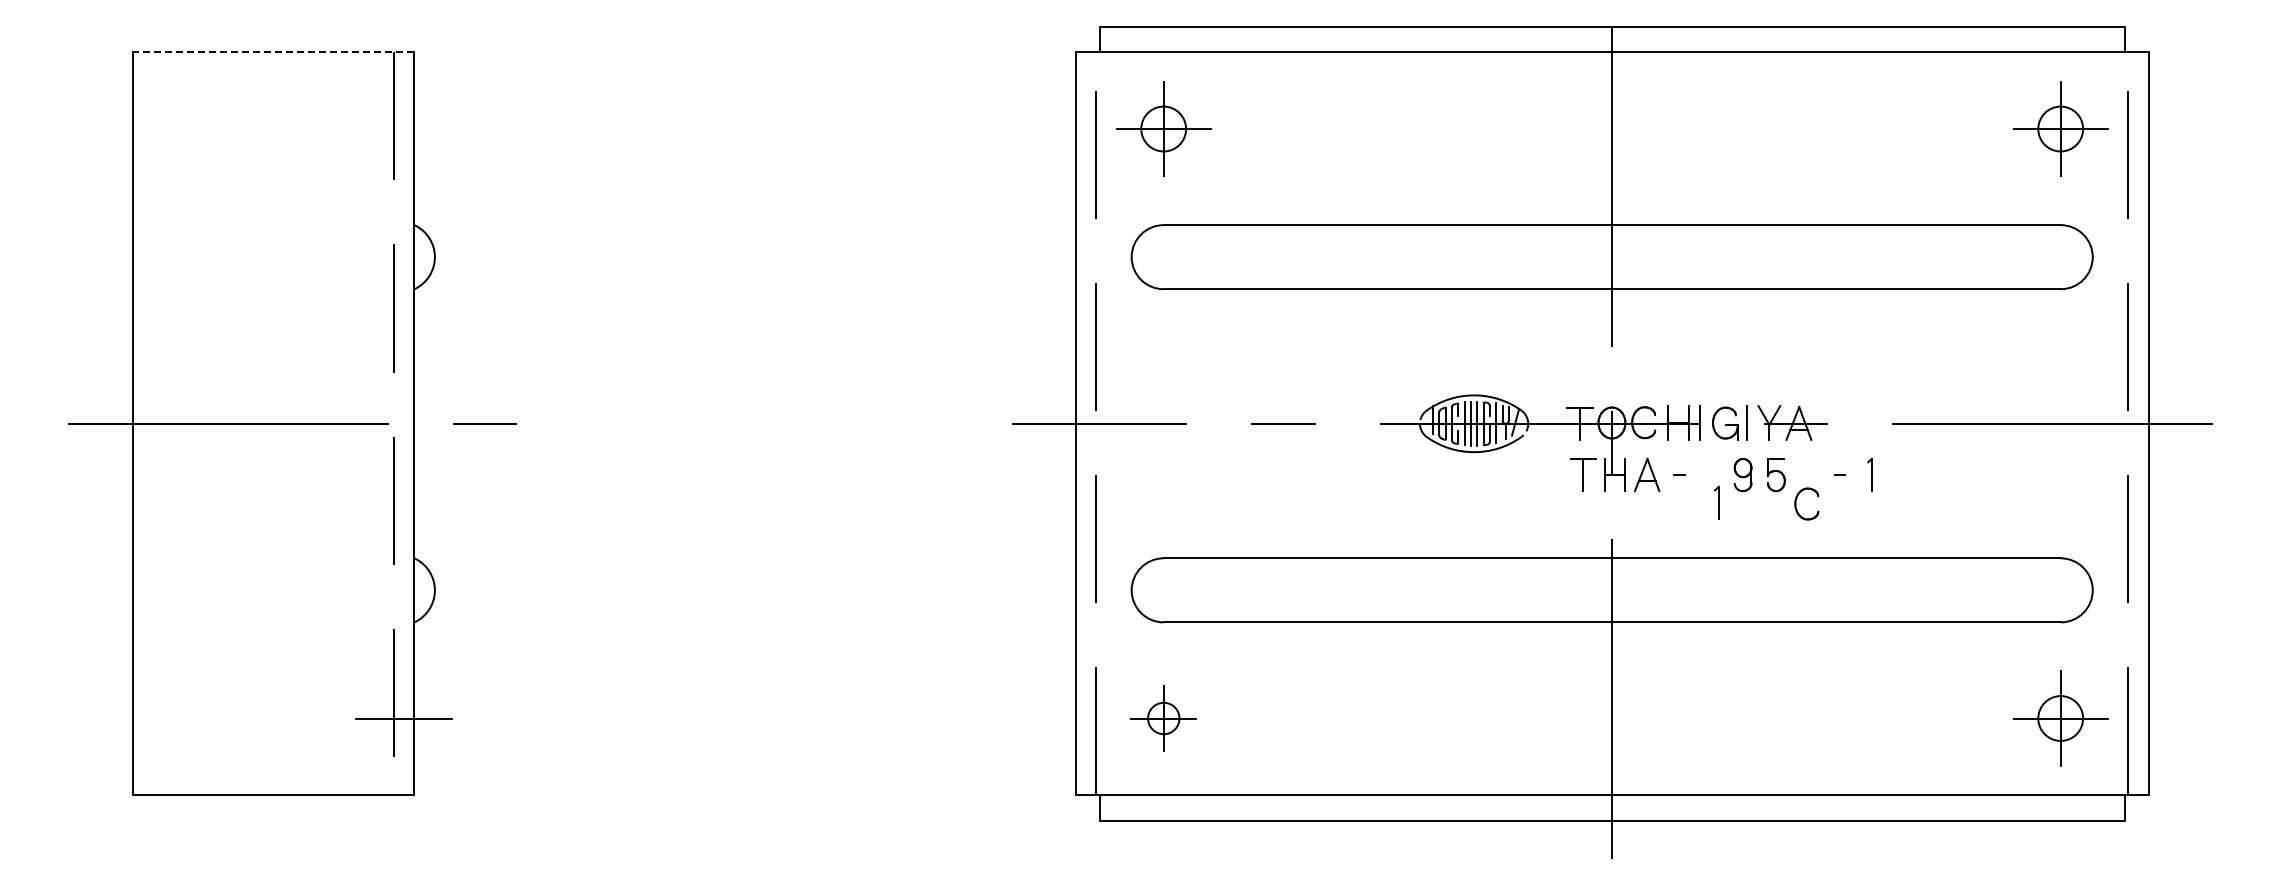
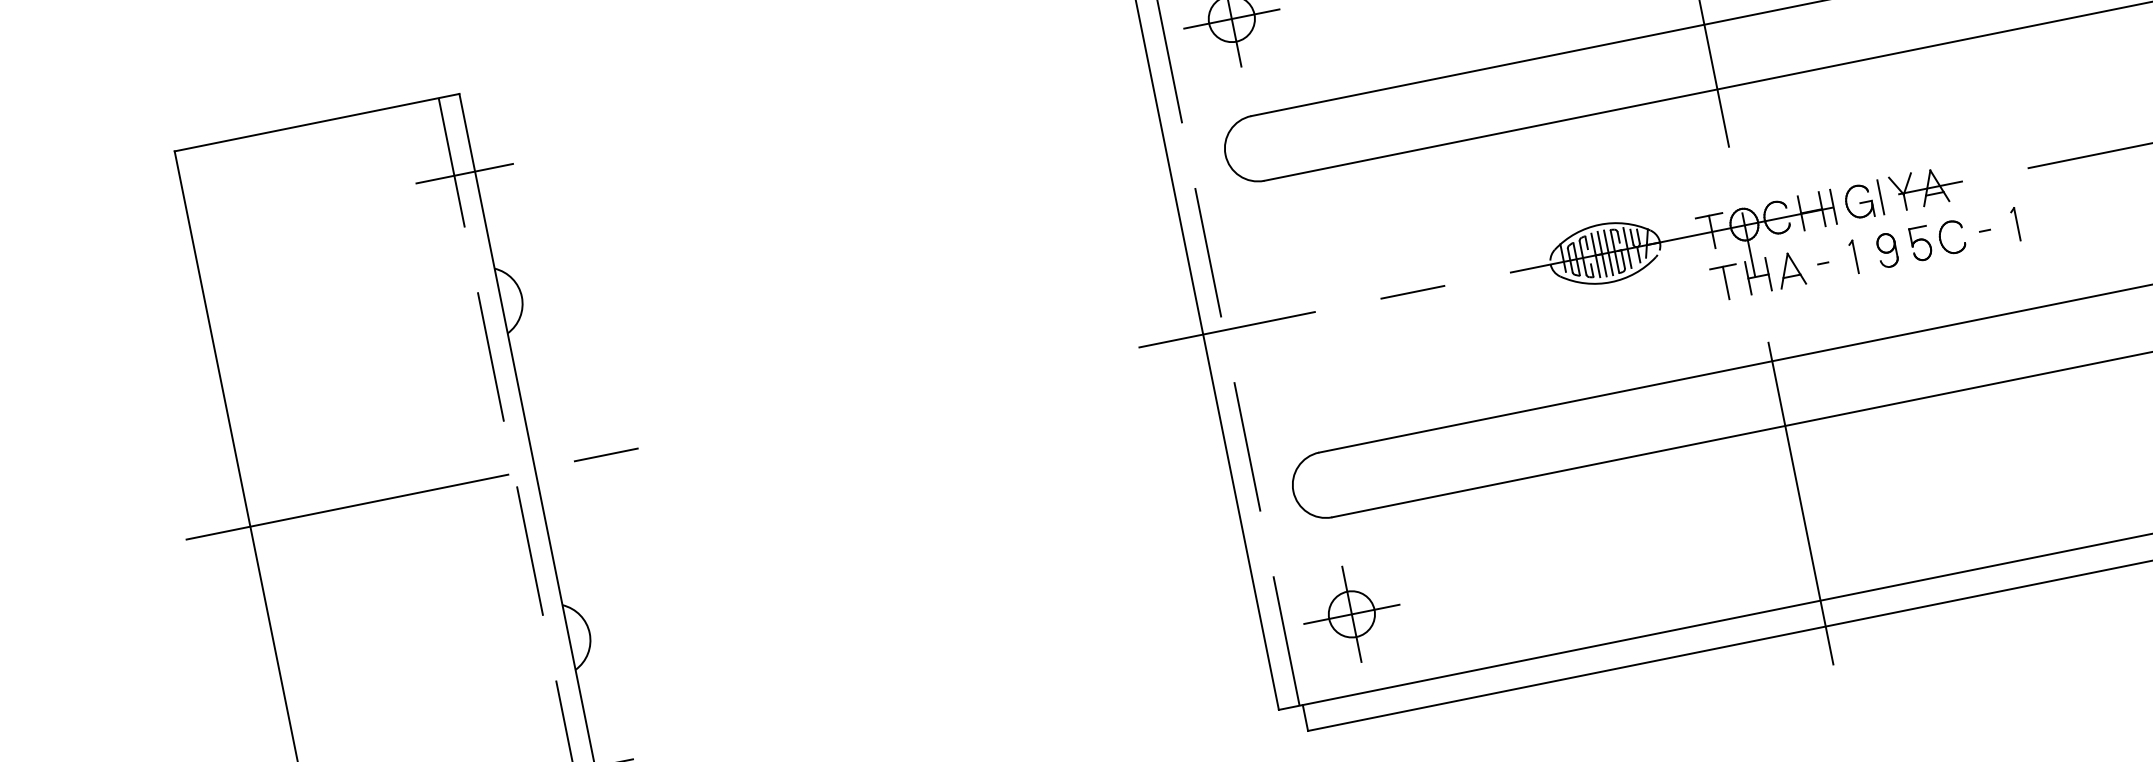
line: (273, 52) -> (317, 123), dashed -> solid
line: (403, 129) -> (464, 174), added
part: (1716, 502) -> (1853, 256), moved
part: (1796, 503) -> (1941, 239), moved
part: (1163, 718) -> (1351, 614), size x1.43

